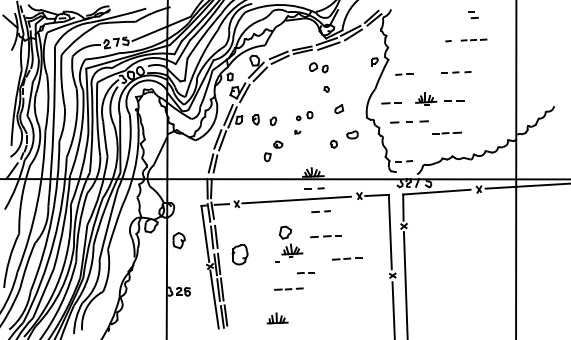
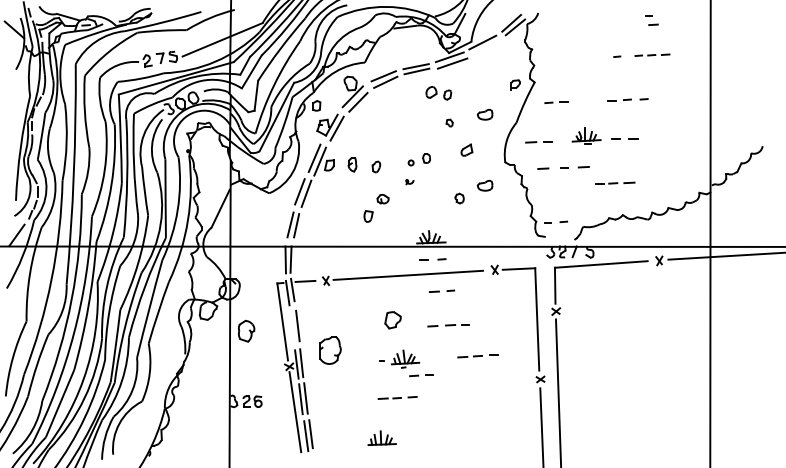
line: (353, 34) -> (486, 47), removed
part: (351, 83) -> (484, 114), added
line: (211, 237) -> (291, 326), removed
part: (292, 250) -> (405, 358), moved

